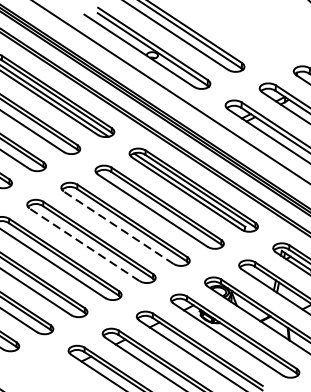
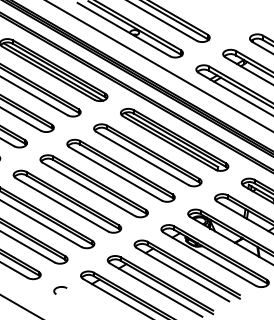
line: (118, 227) -> (115, 173), dashed -> solid
line: (84, 244) -> (88, 189), dashed -> solid
curve: (40, 364) -> (58, 288), added

